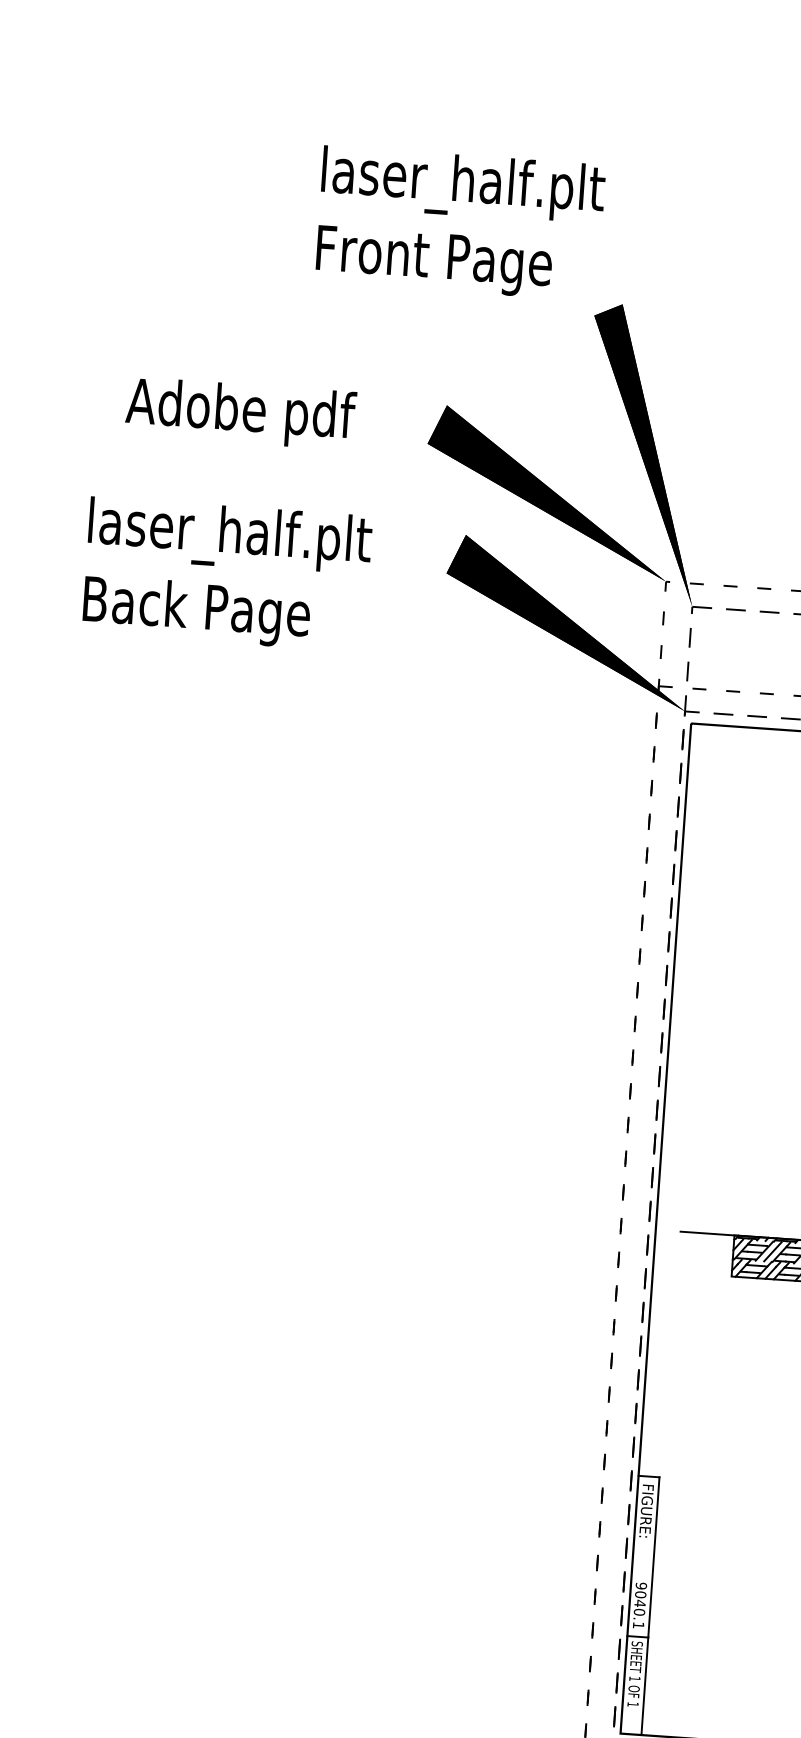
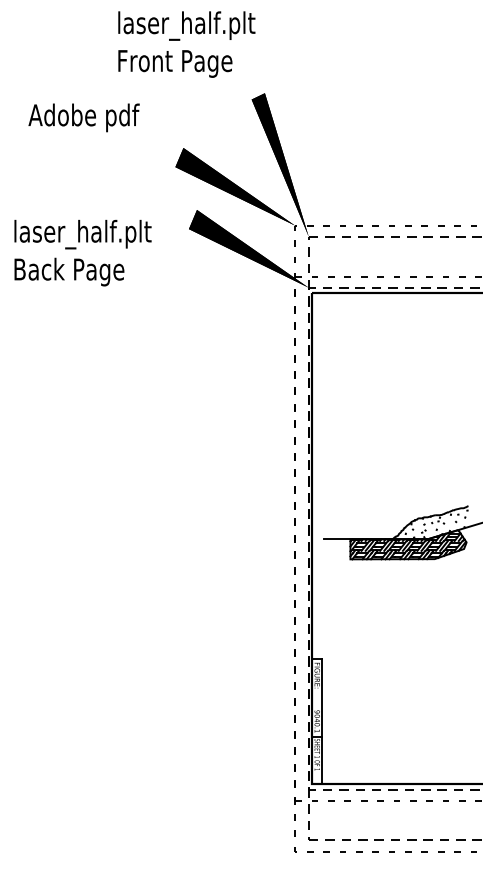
text: (459, 223) -> (186, 44), moved
text: (239, 412) -> (83, 117), moved
text: (226, 573) -> (82, 252), moved

